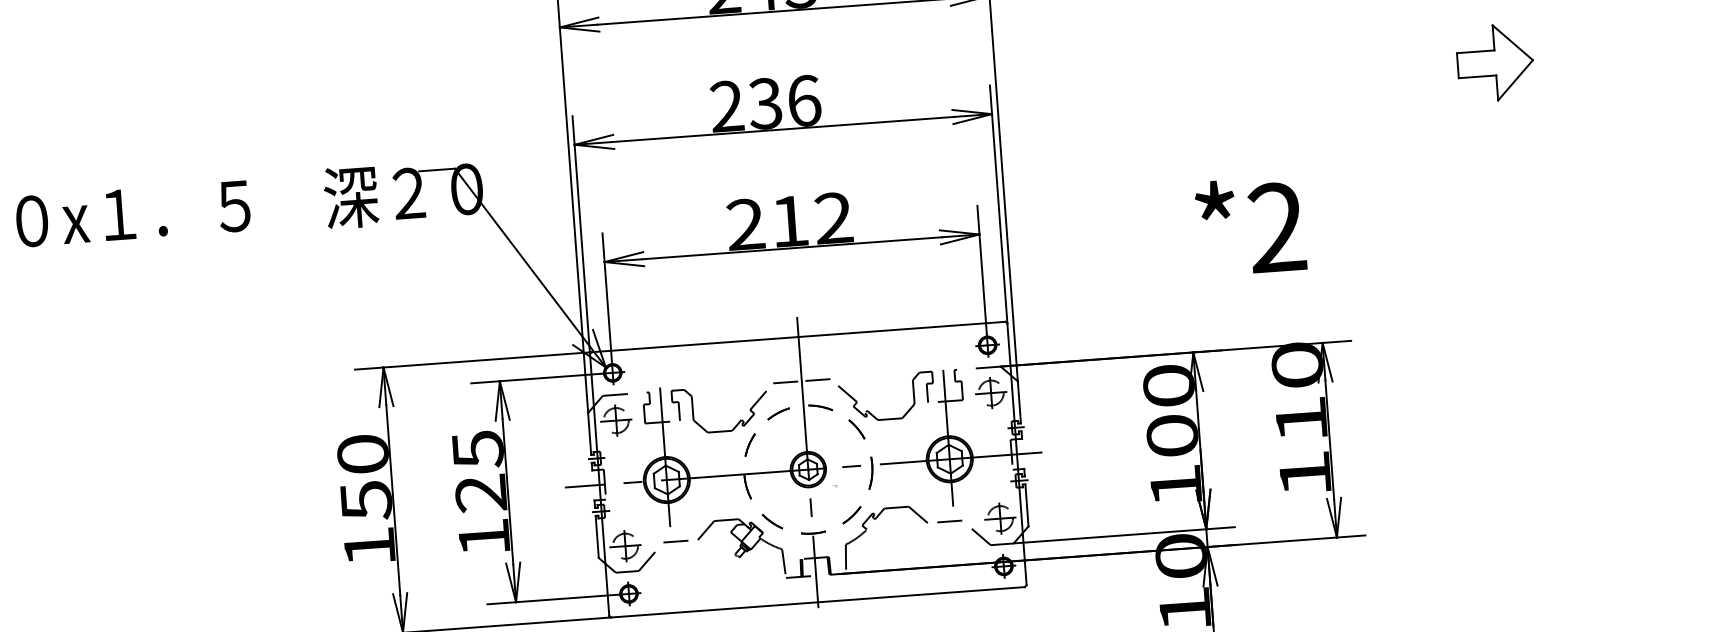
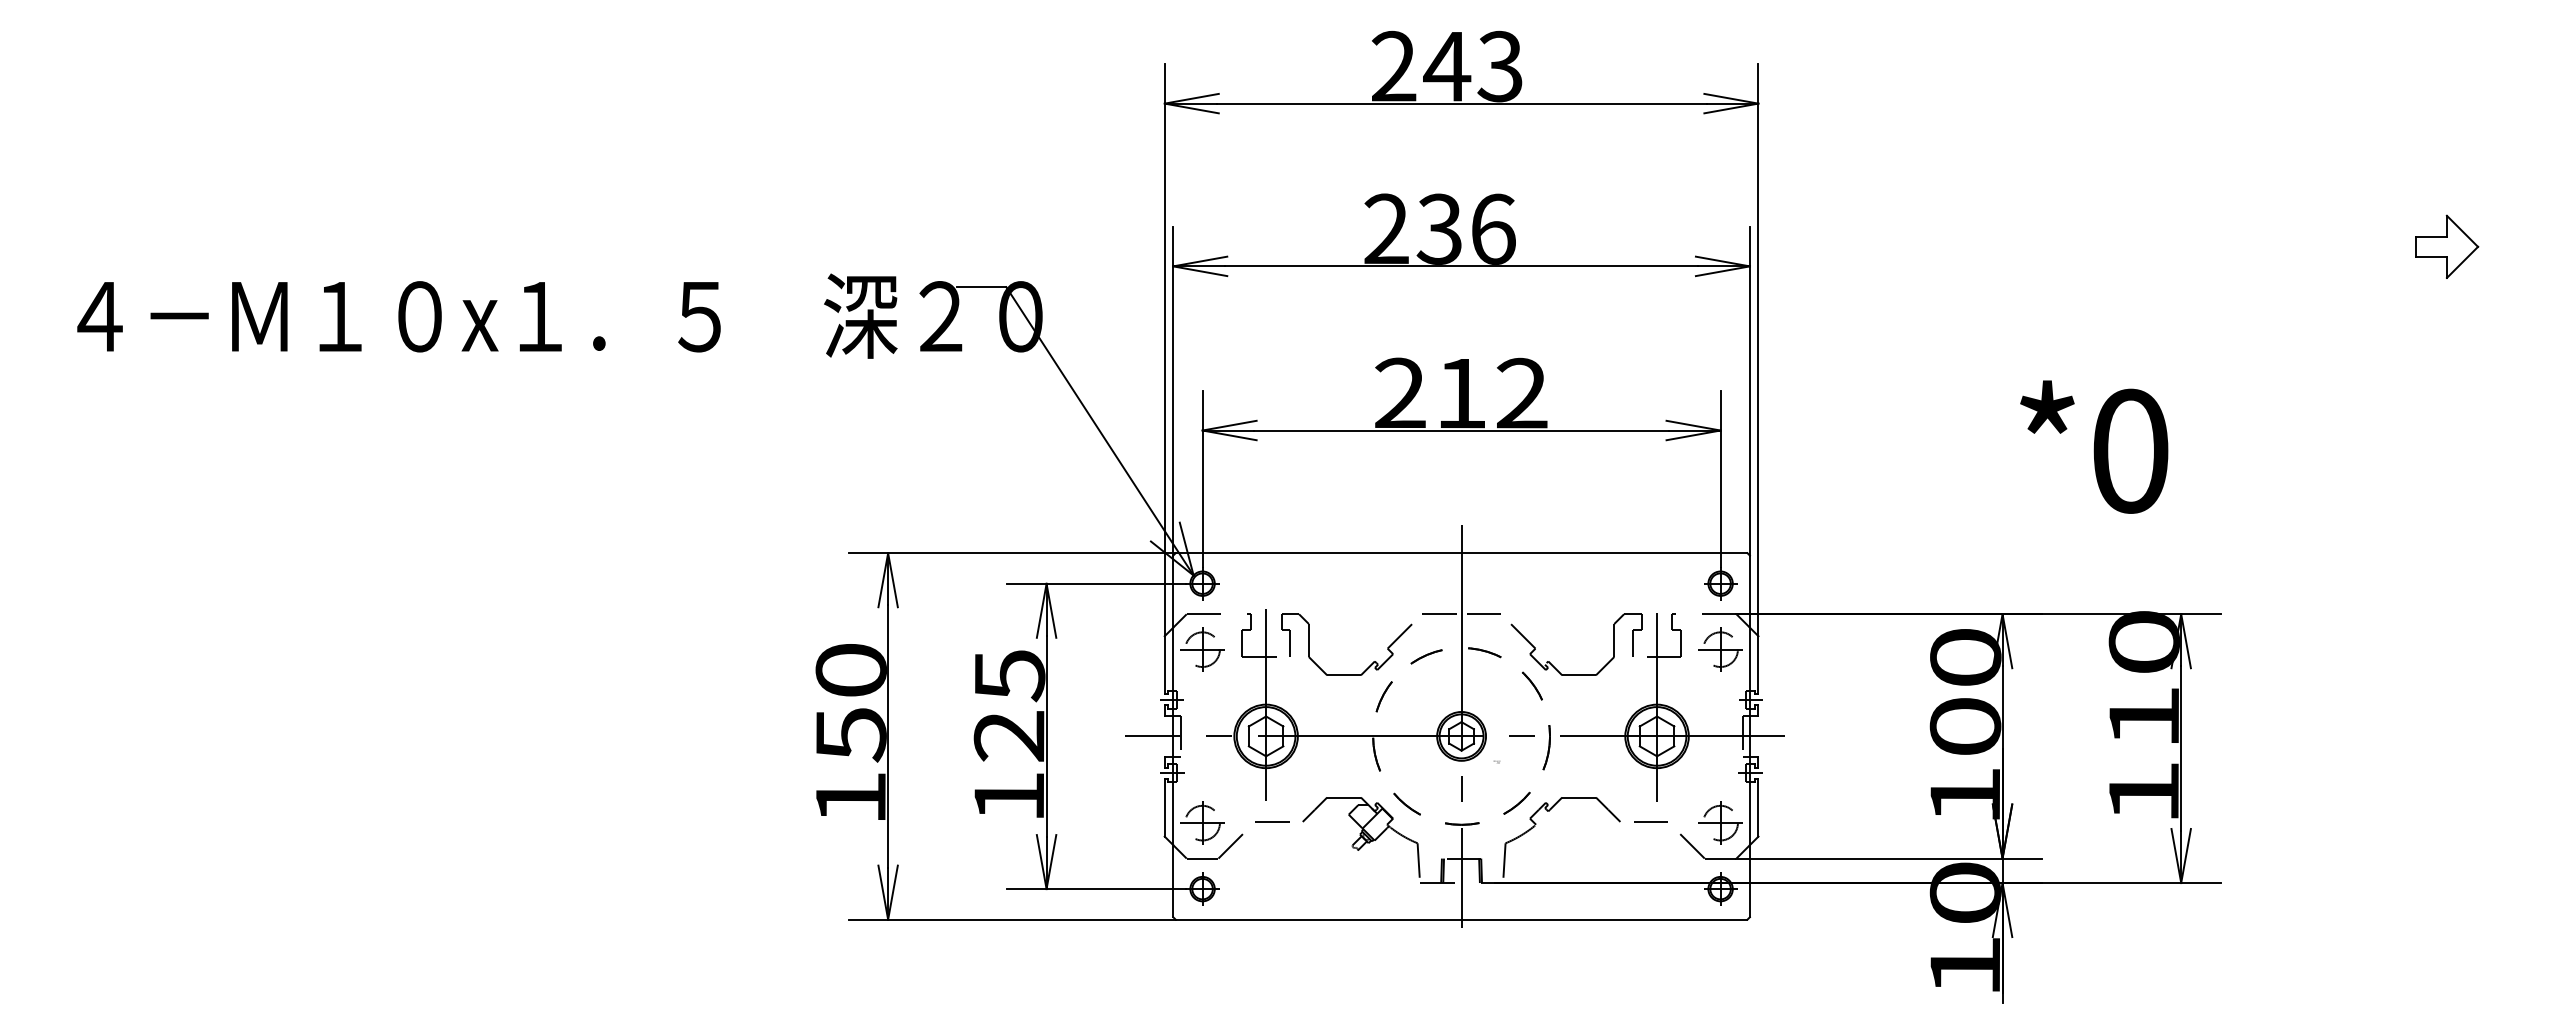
part: (1495, 62) -> (2446, 246), size x0.6
text: (1277, 227) -> (2130, 450), *2 -> *0

